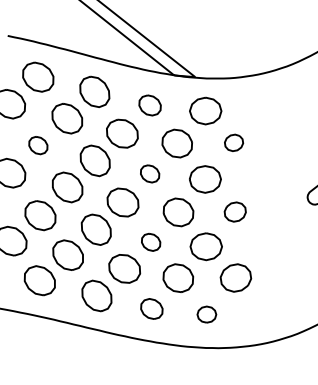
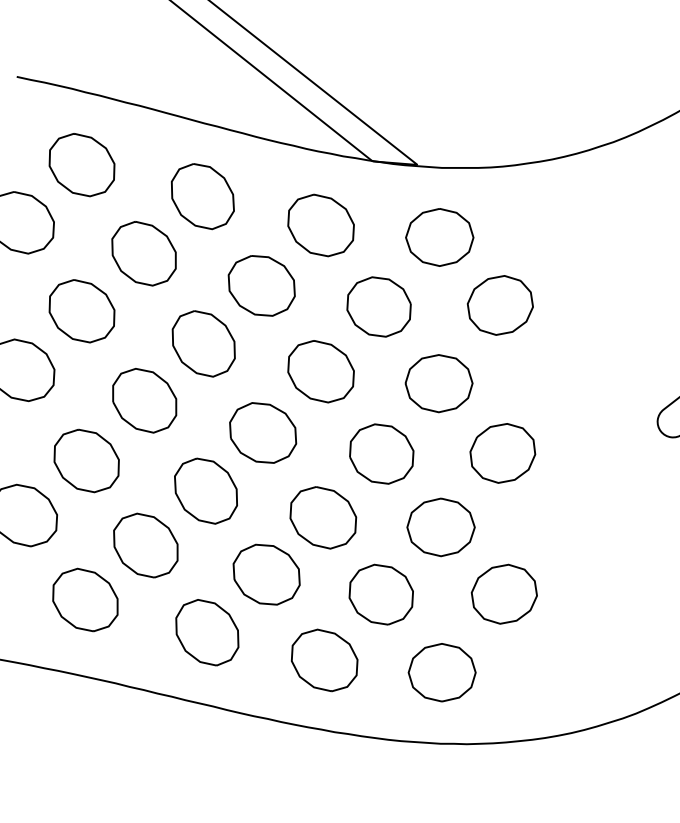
part: (149, 105) -> (319, 225), size x1.43
part: (233, 142) -> (499, 304), size x1.67
part: (38, 145) -> (82, 311), size x1.67
part: (149, 173) -> (319, 370), size x1.67
part: (235, 211) -> (503, 452), size x1.43
part: (150, 242) -> (321, 518), size x1.67
part: (151, 308) -> (323, 659), size x1.43
part: (206, 314) -> (441, 672), size x1.67

